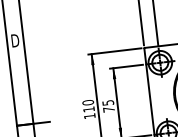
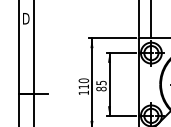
text: (108, 109) -> (101, 88), 75 -> 85

